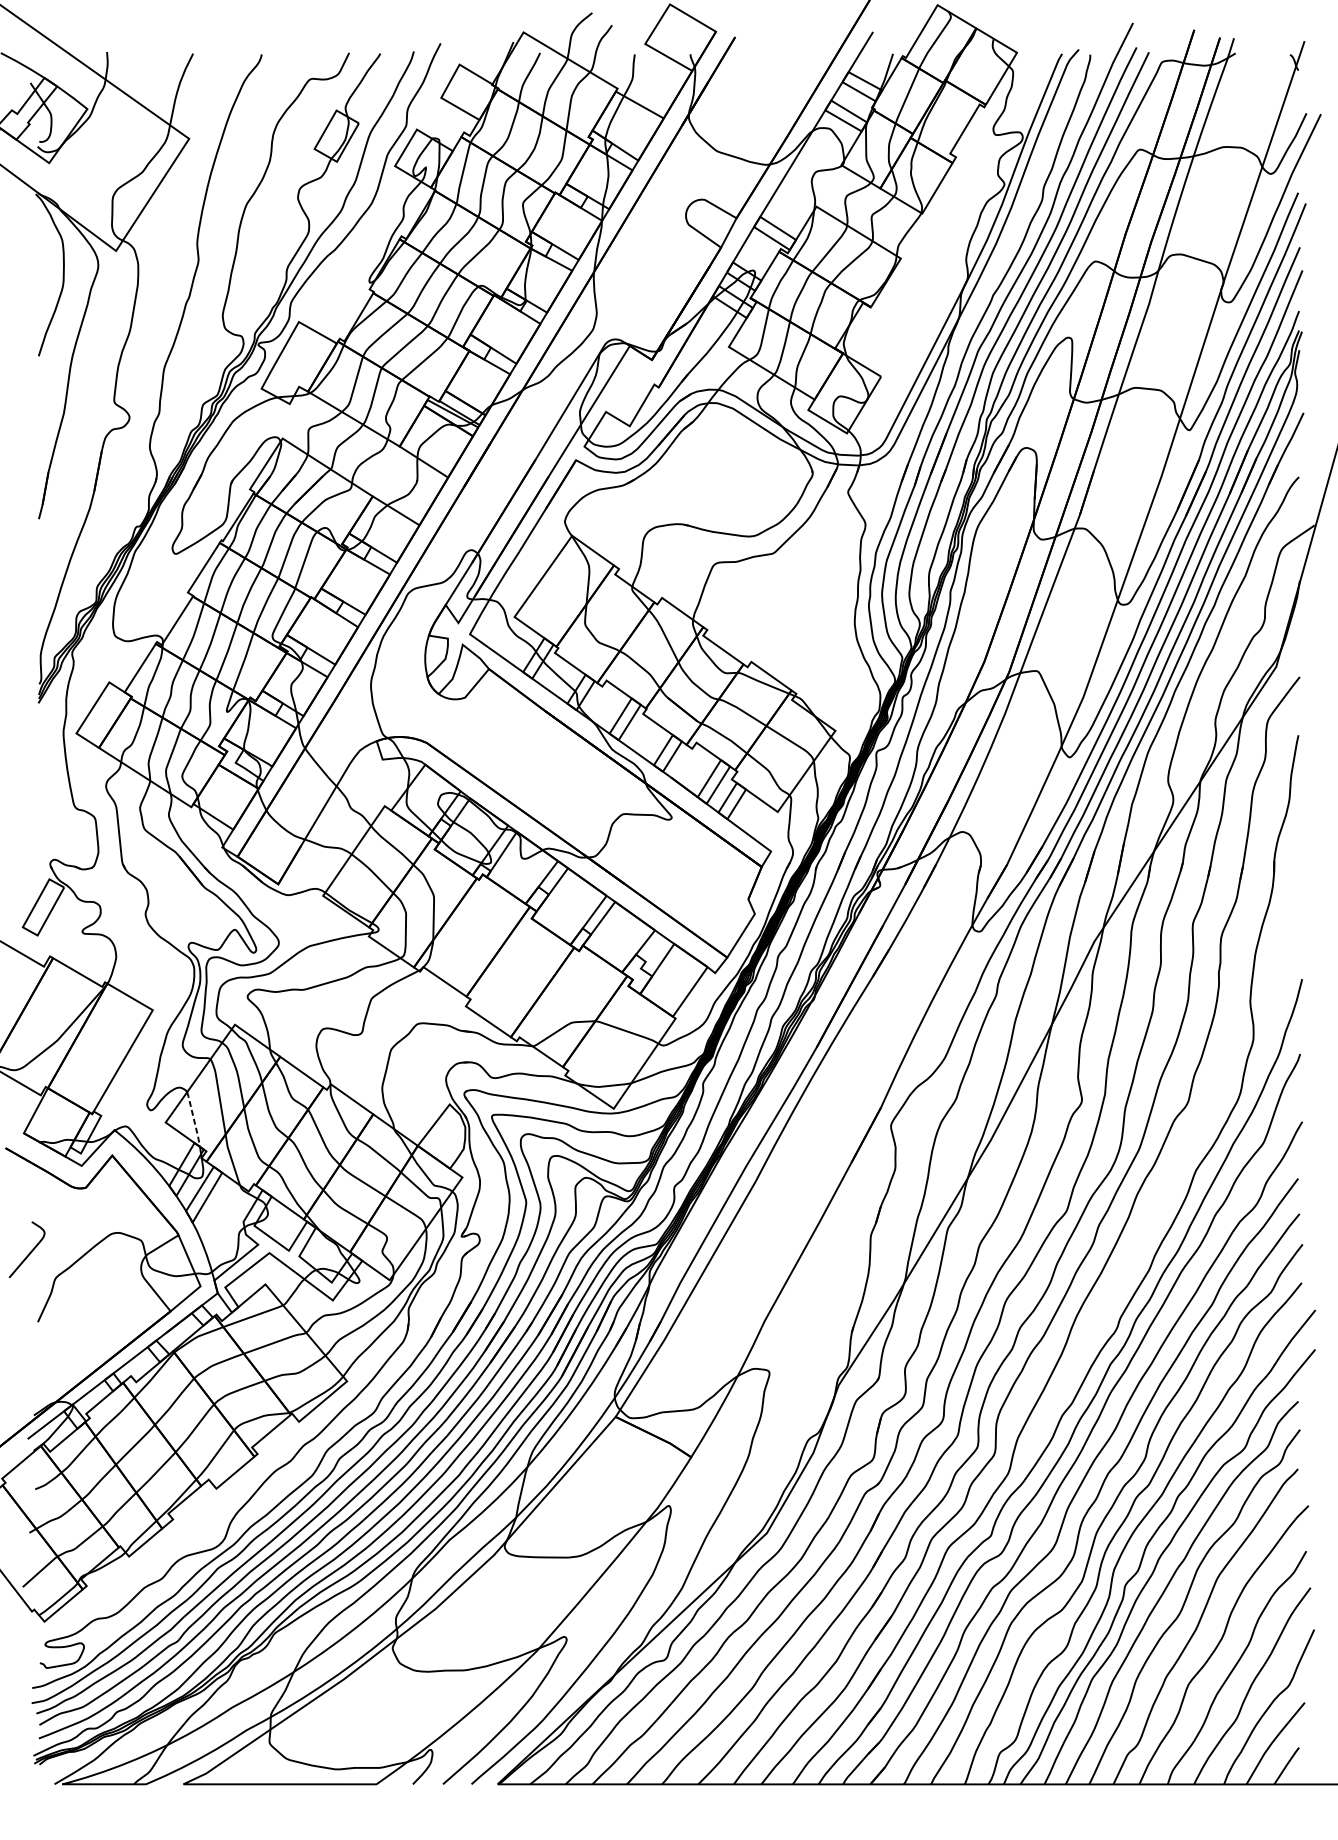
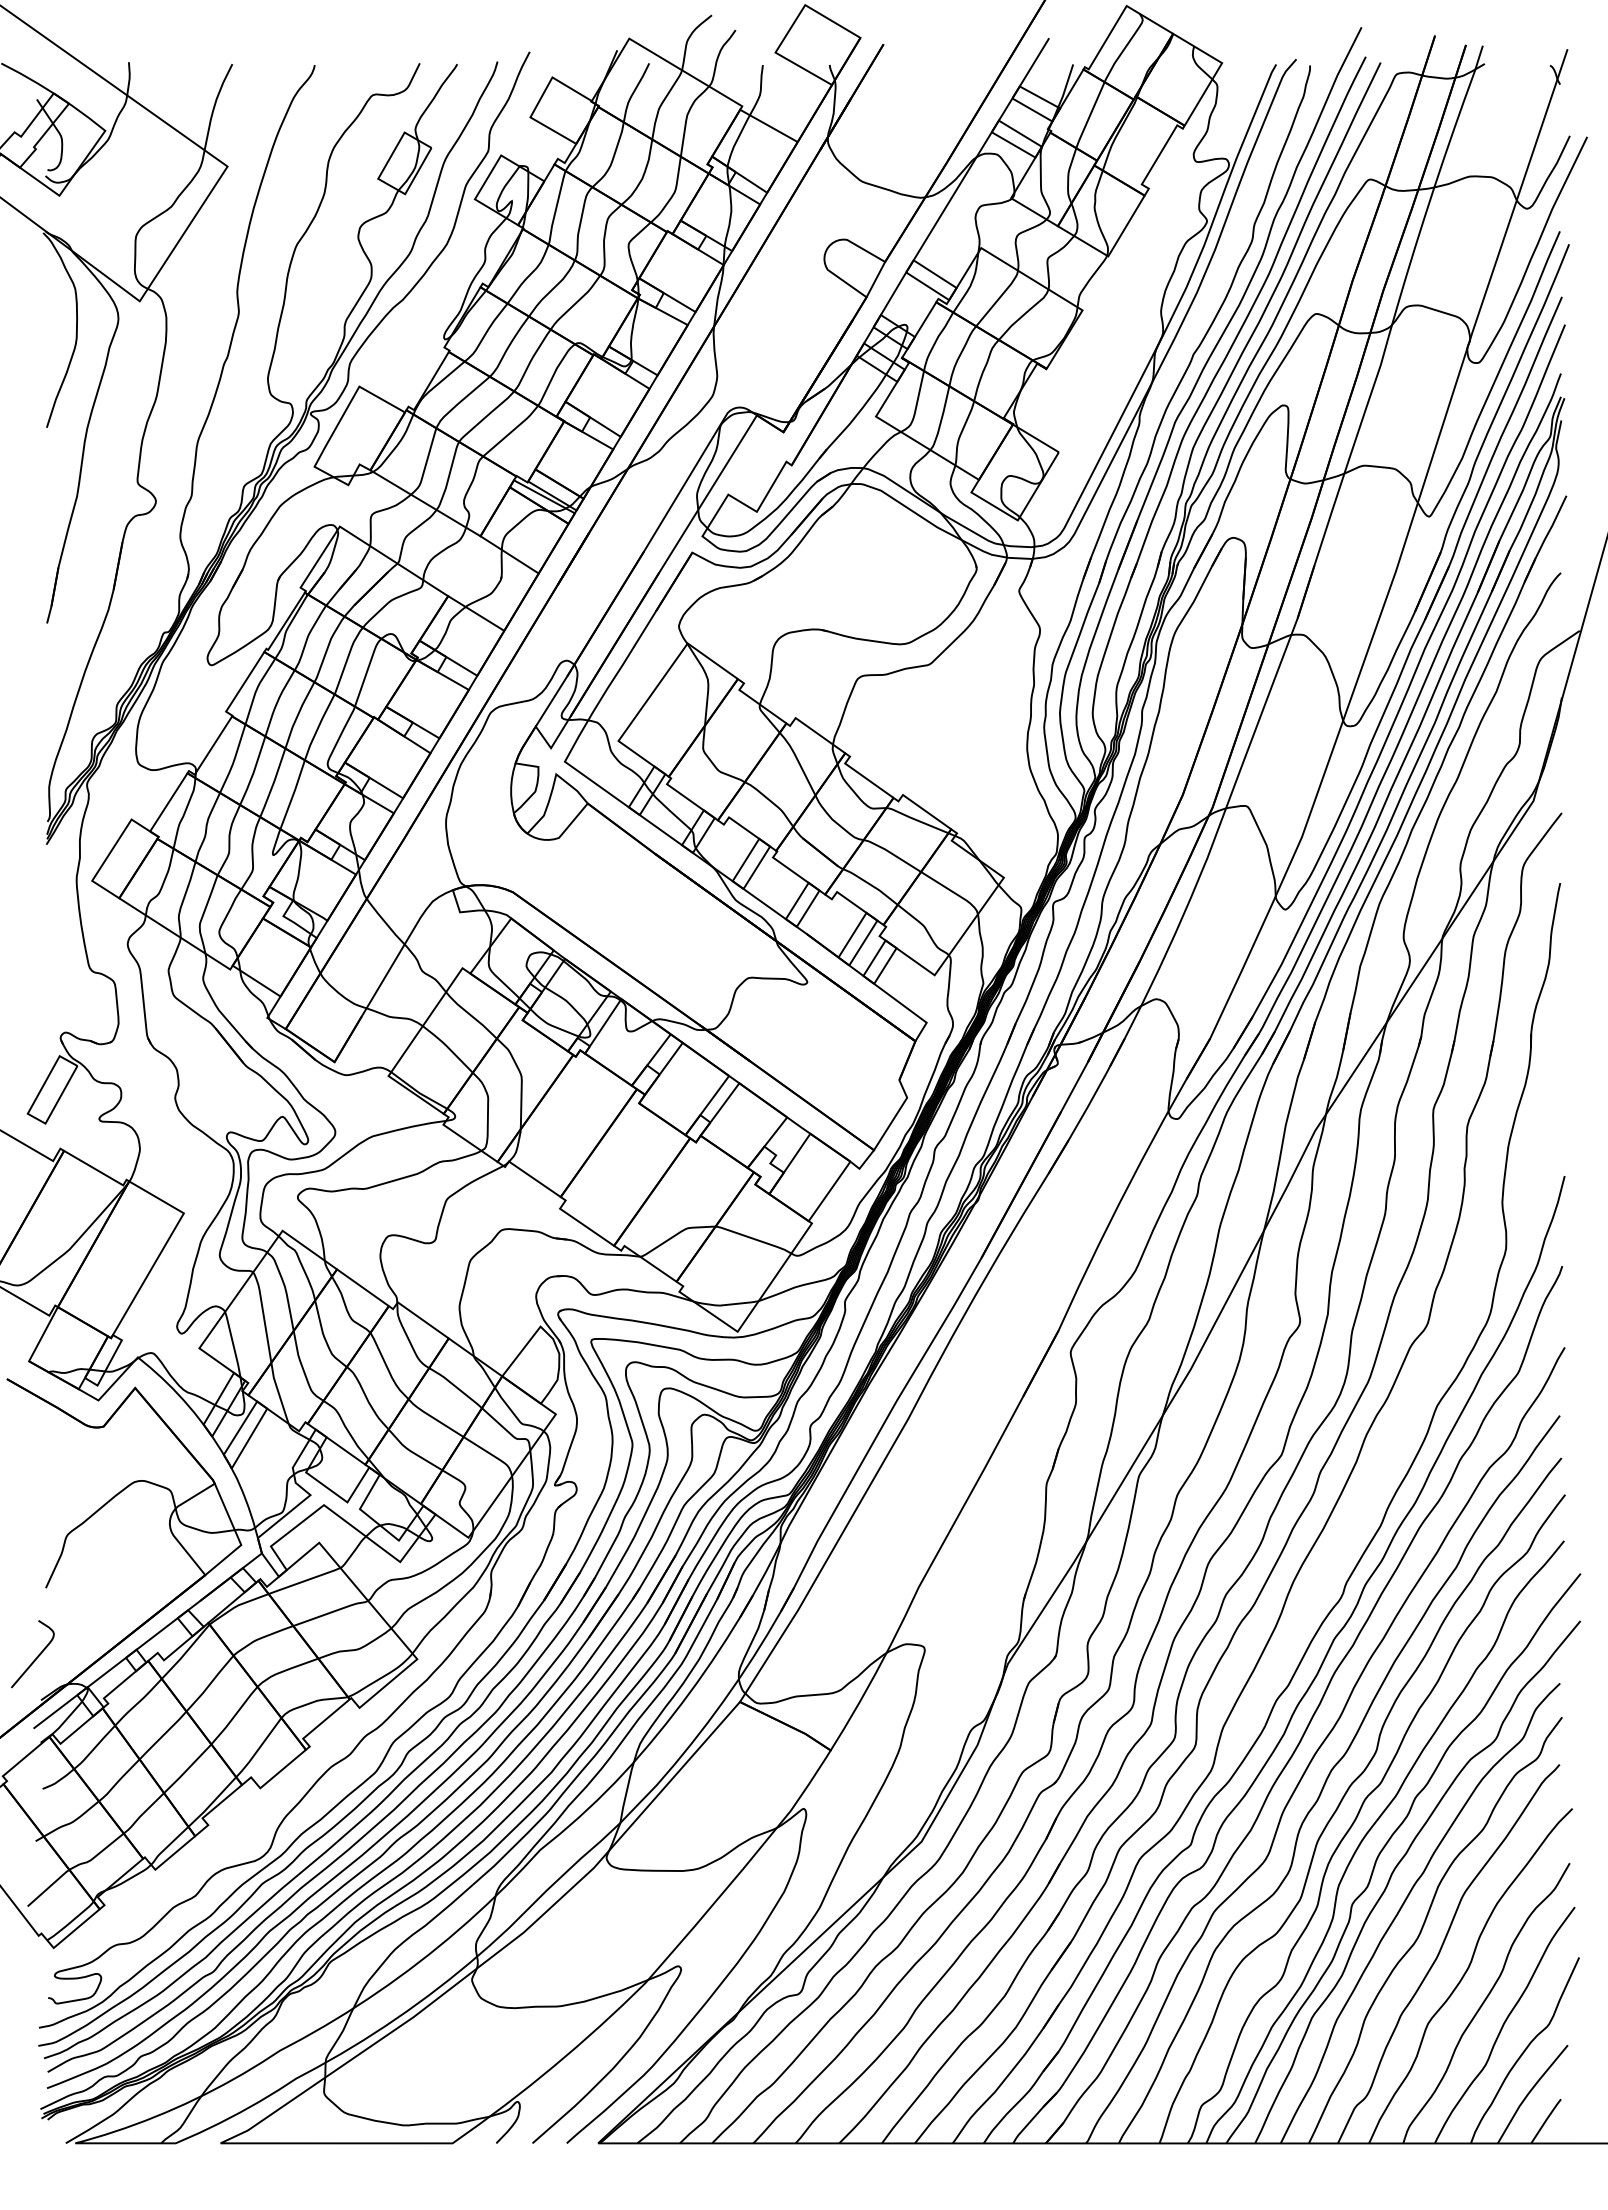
line: (194, 1119) -> (233, 1344), dashed -> solid
curve: (30, 1252) -> (36, 1657), moved

